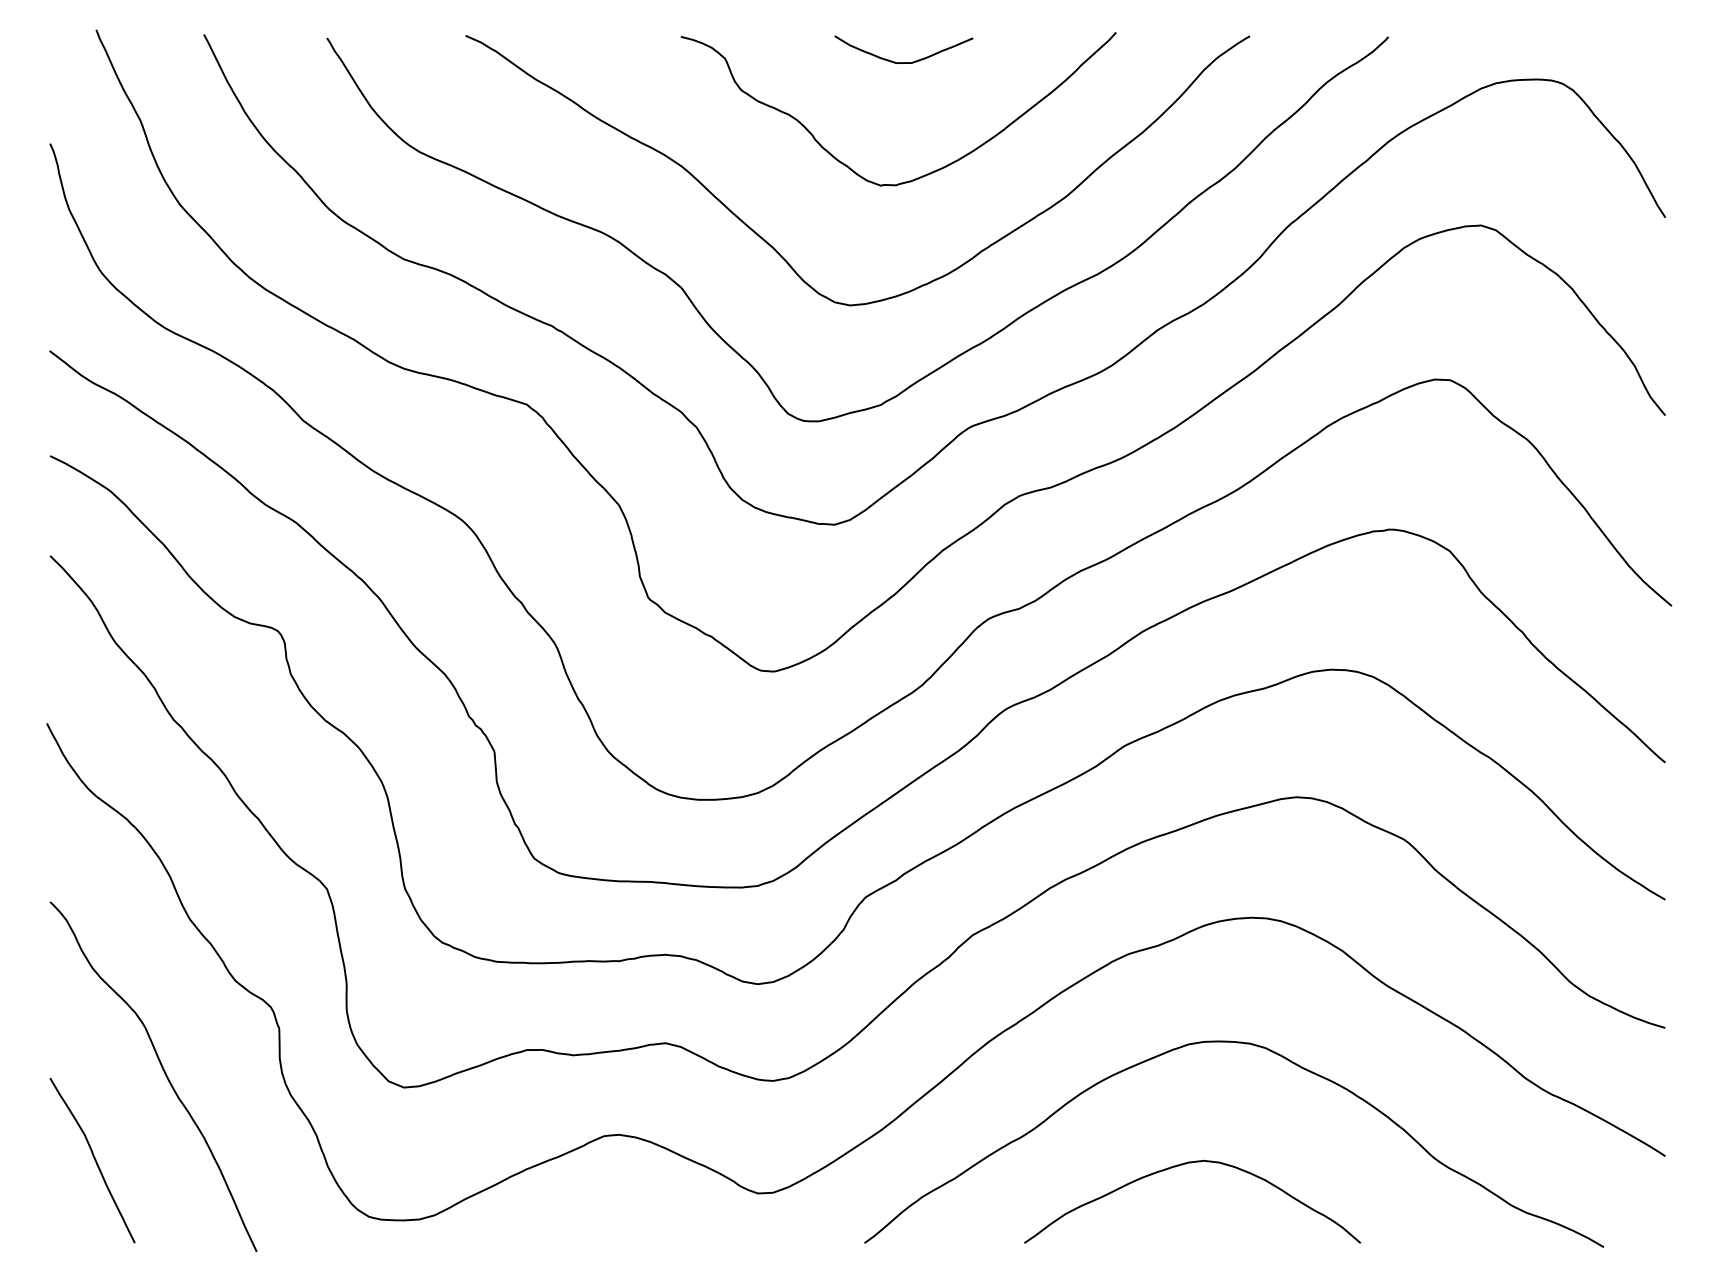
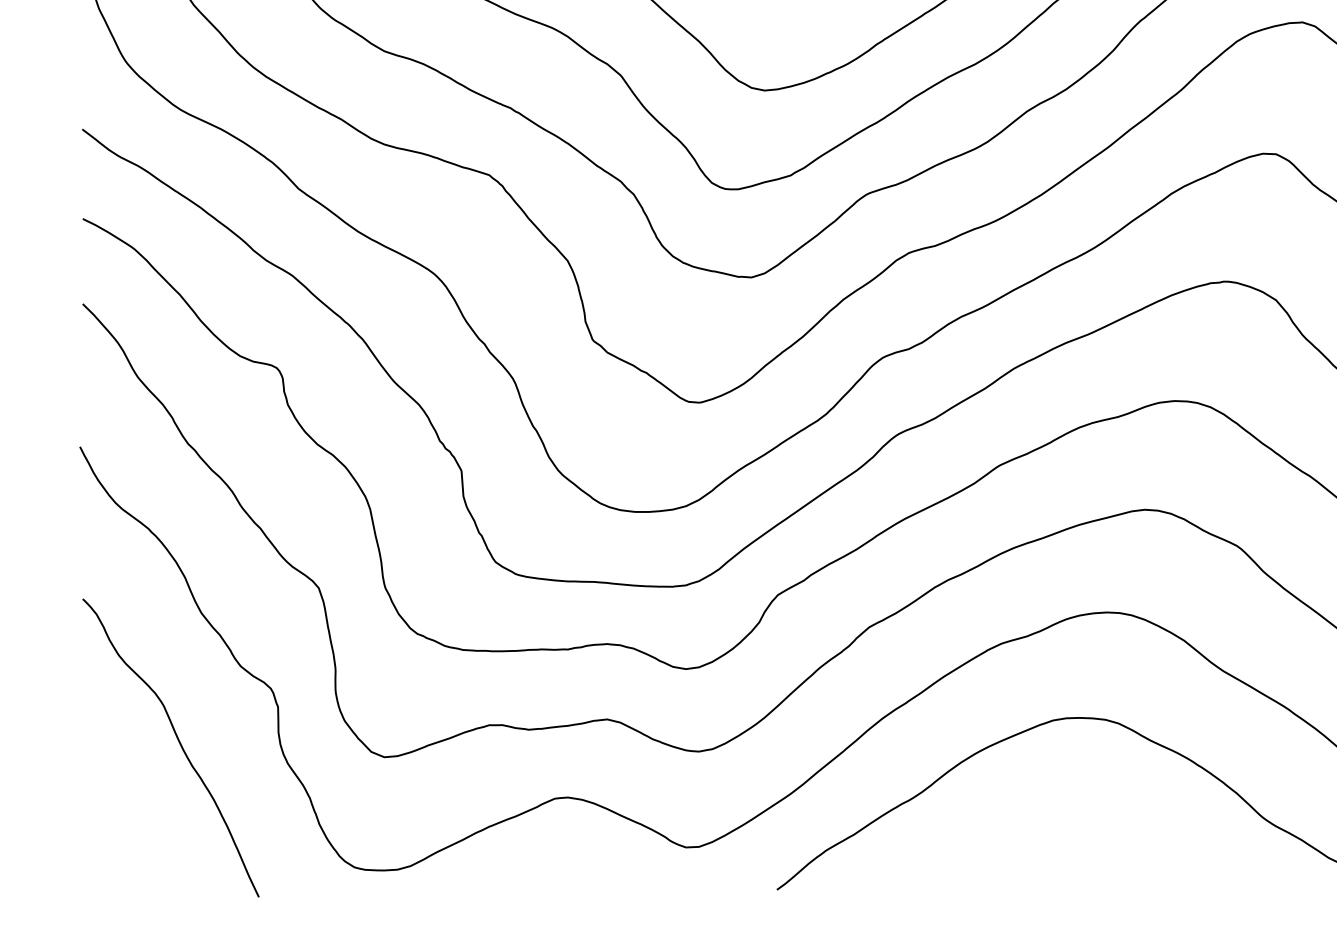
curve: (94, 1160) -> (120, 819), removed
curve: (1179, 1166) -> (1045, 824), removed

